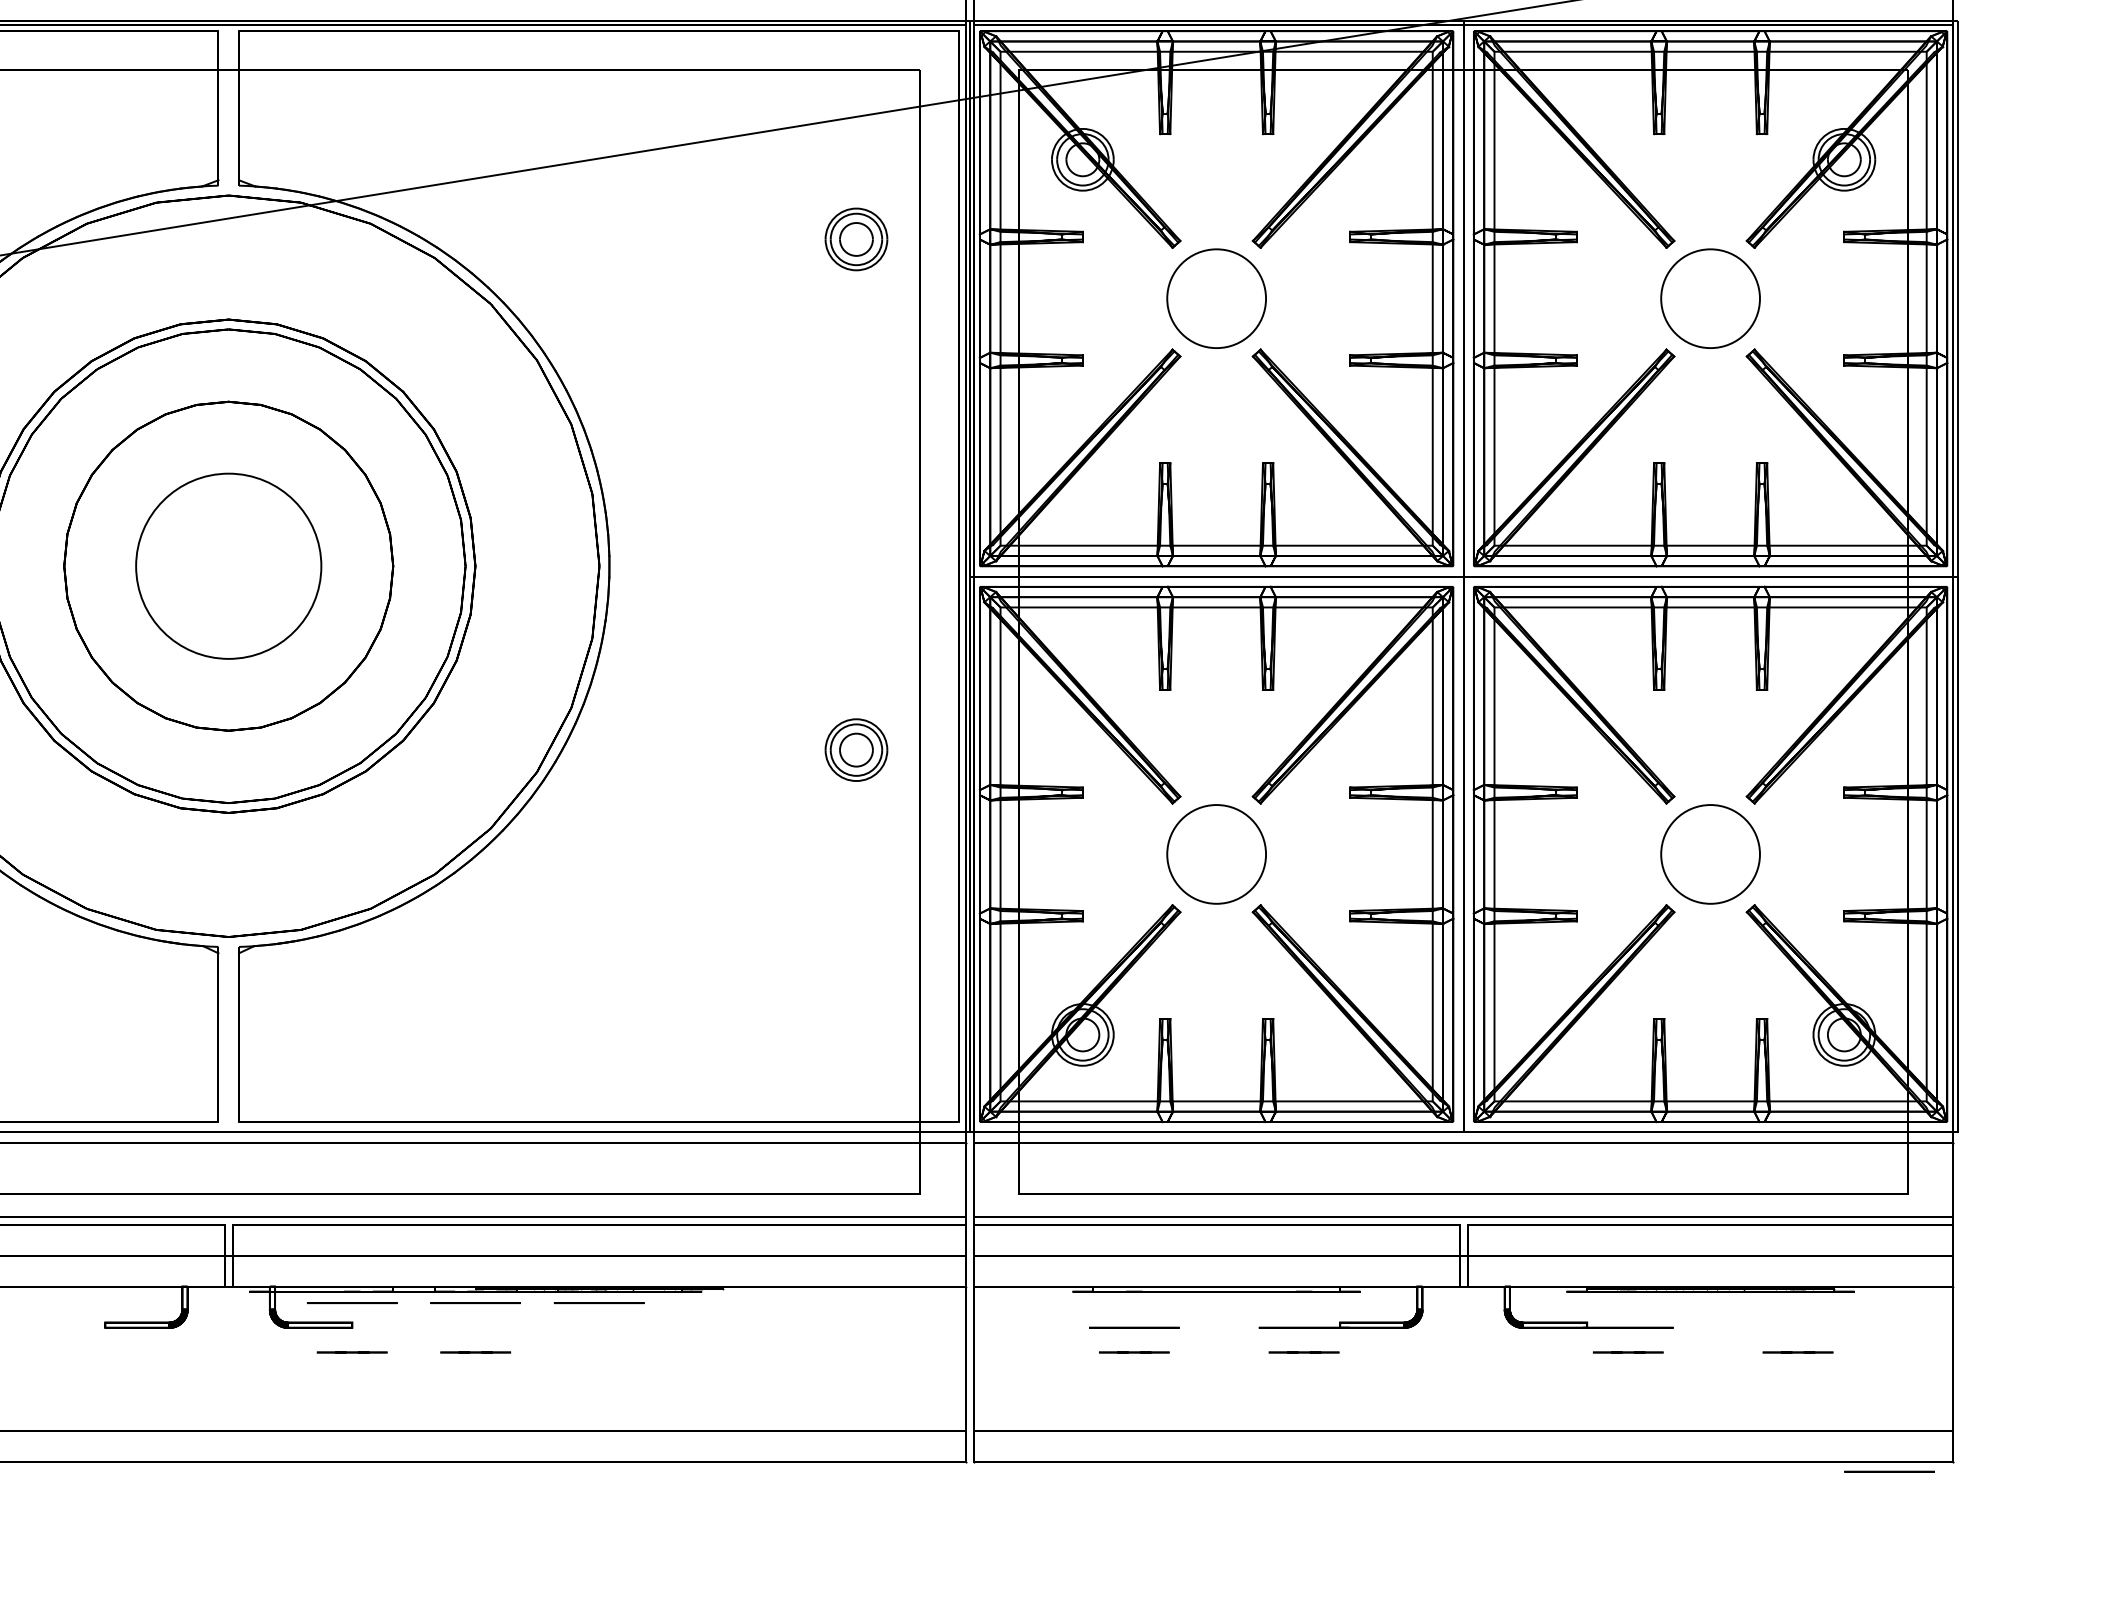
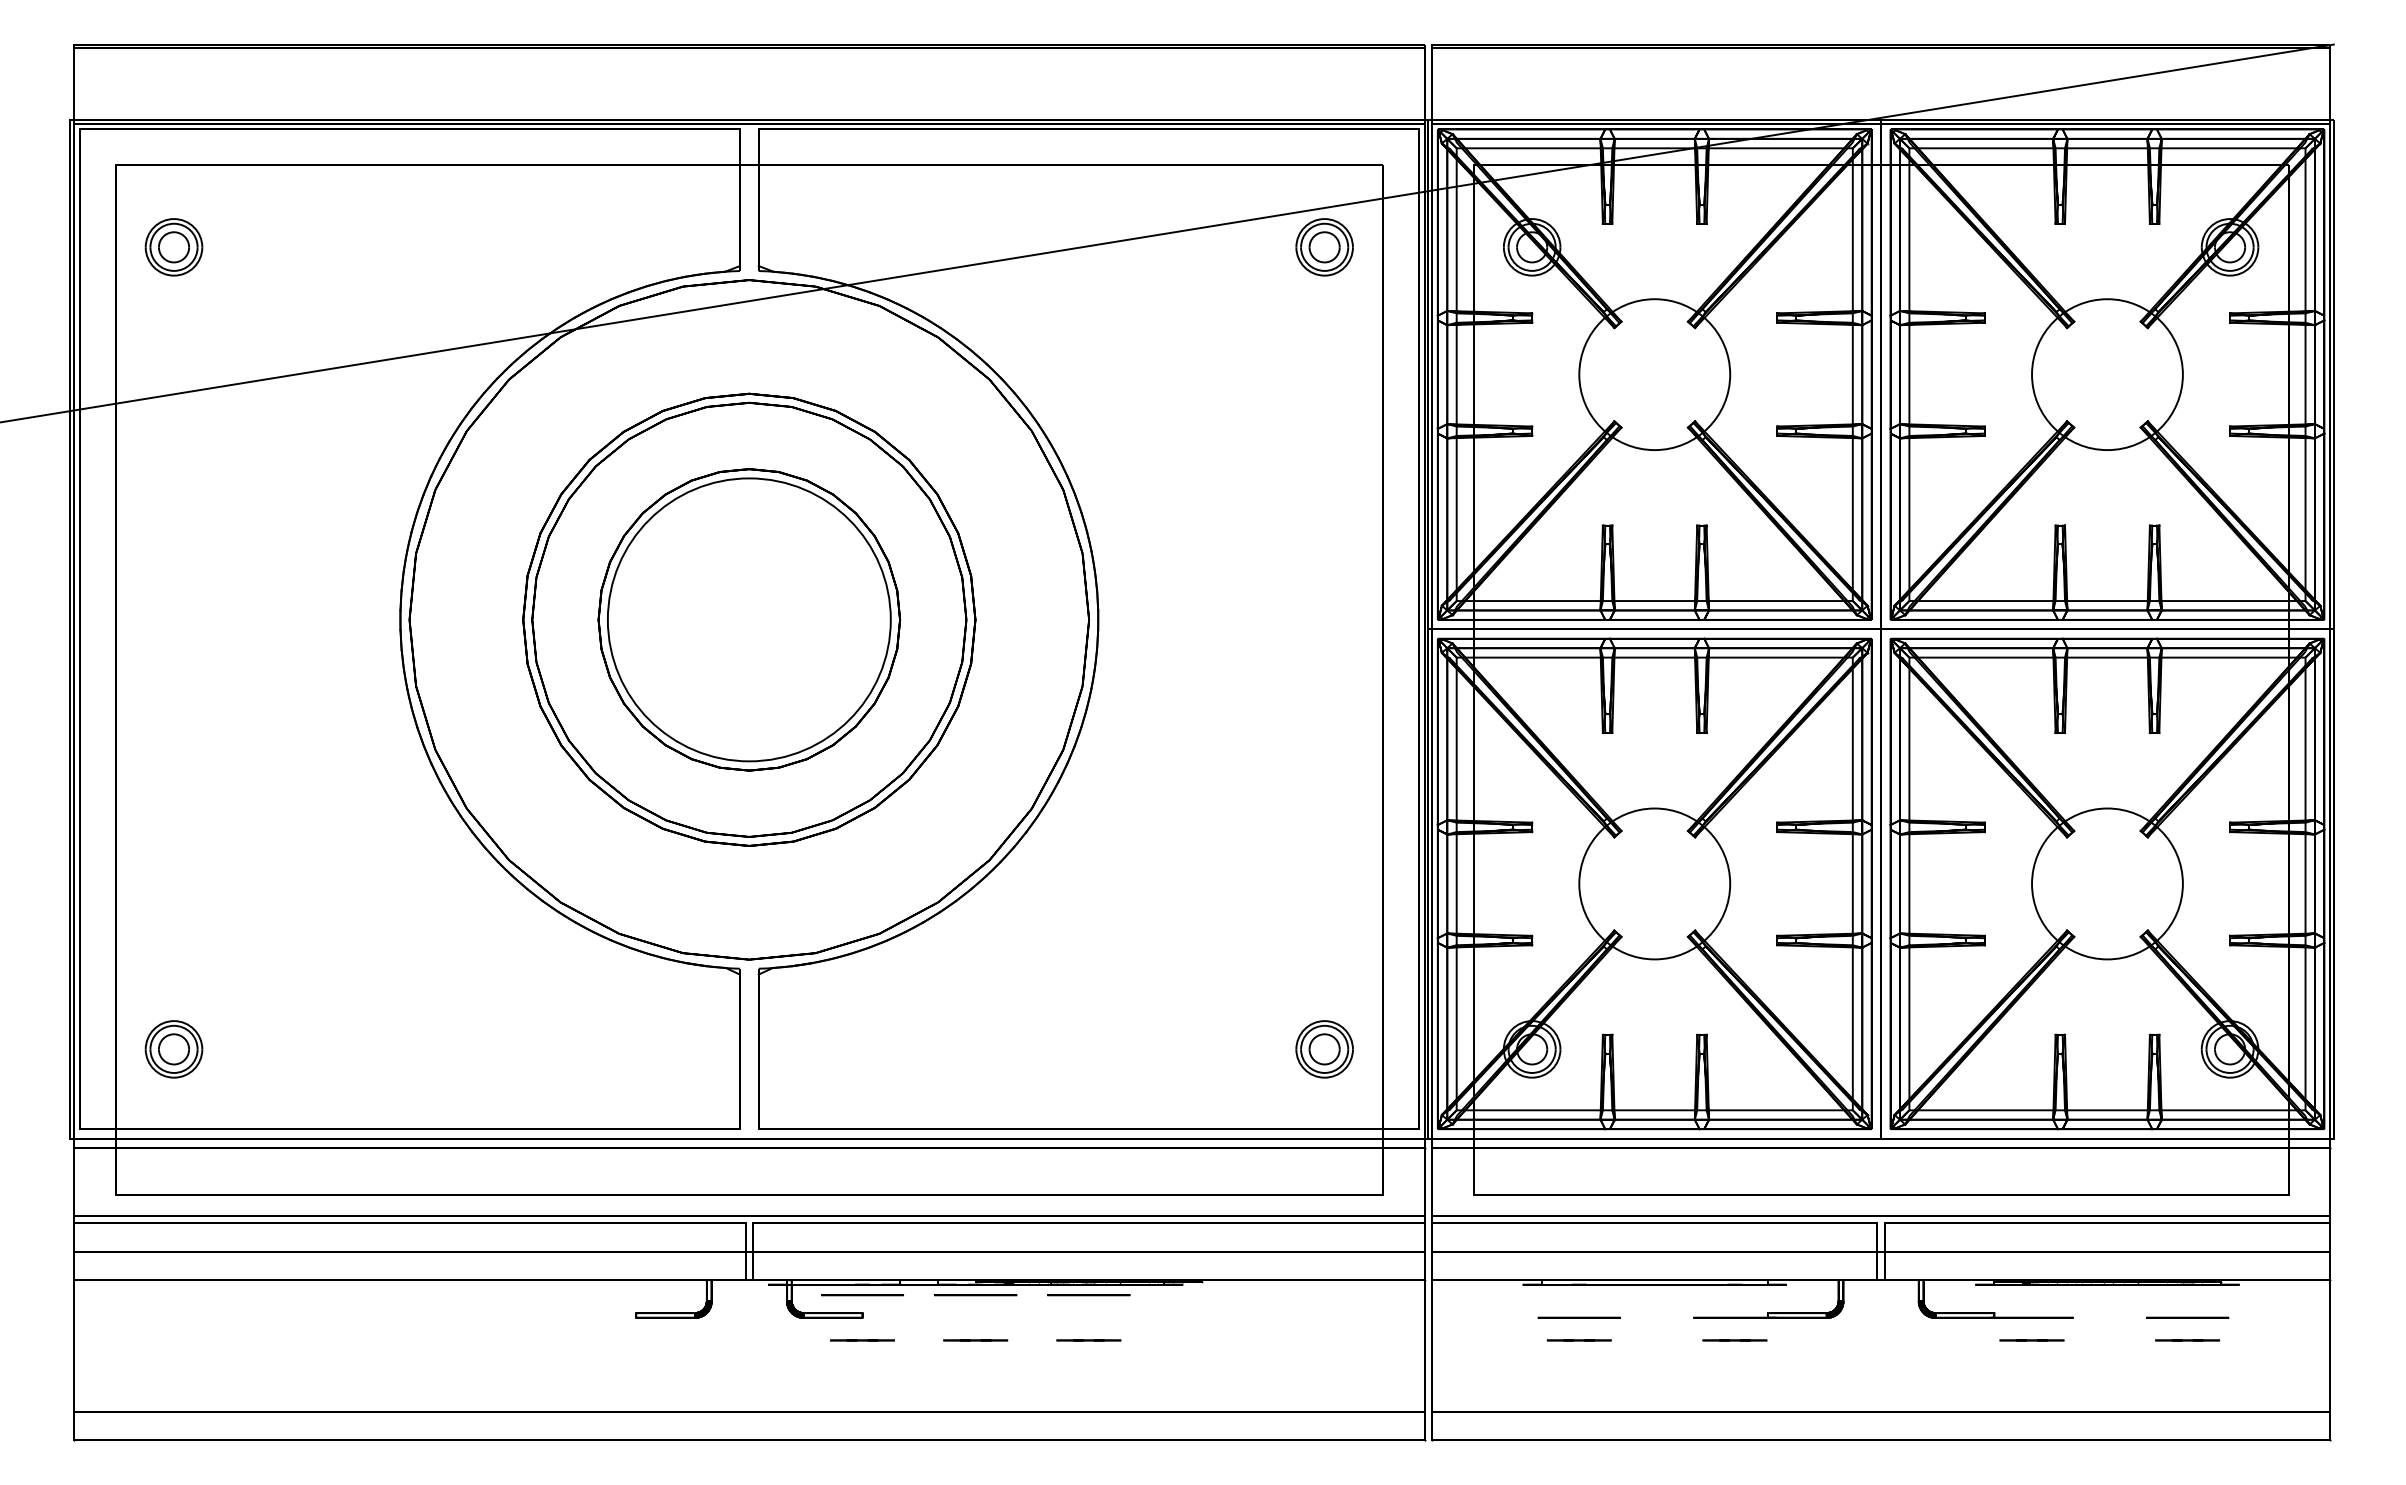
part: (856, 239) -> (1324, 247), moved
circle: (1216, 298) -> (1654, 374), size x1.67
circle: (1710, 298) -> (2107, 374), size x1.67
circle: (227, 565) -> (748, 619), size x1.67
part: (856, 750) -> (1324, 1049), moved
circle: (1216, 853) -> (1654, 883), size x1.67
circle: (1710, 853) -> (2107, 883), size x1.67
line: (598, 1352) -> (1088, 1340), added
circle: (1889, 1471) -> (2187, 1317), moved

